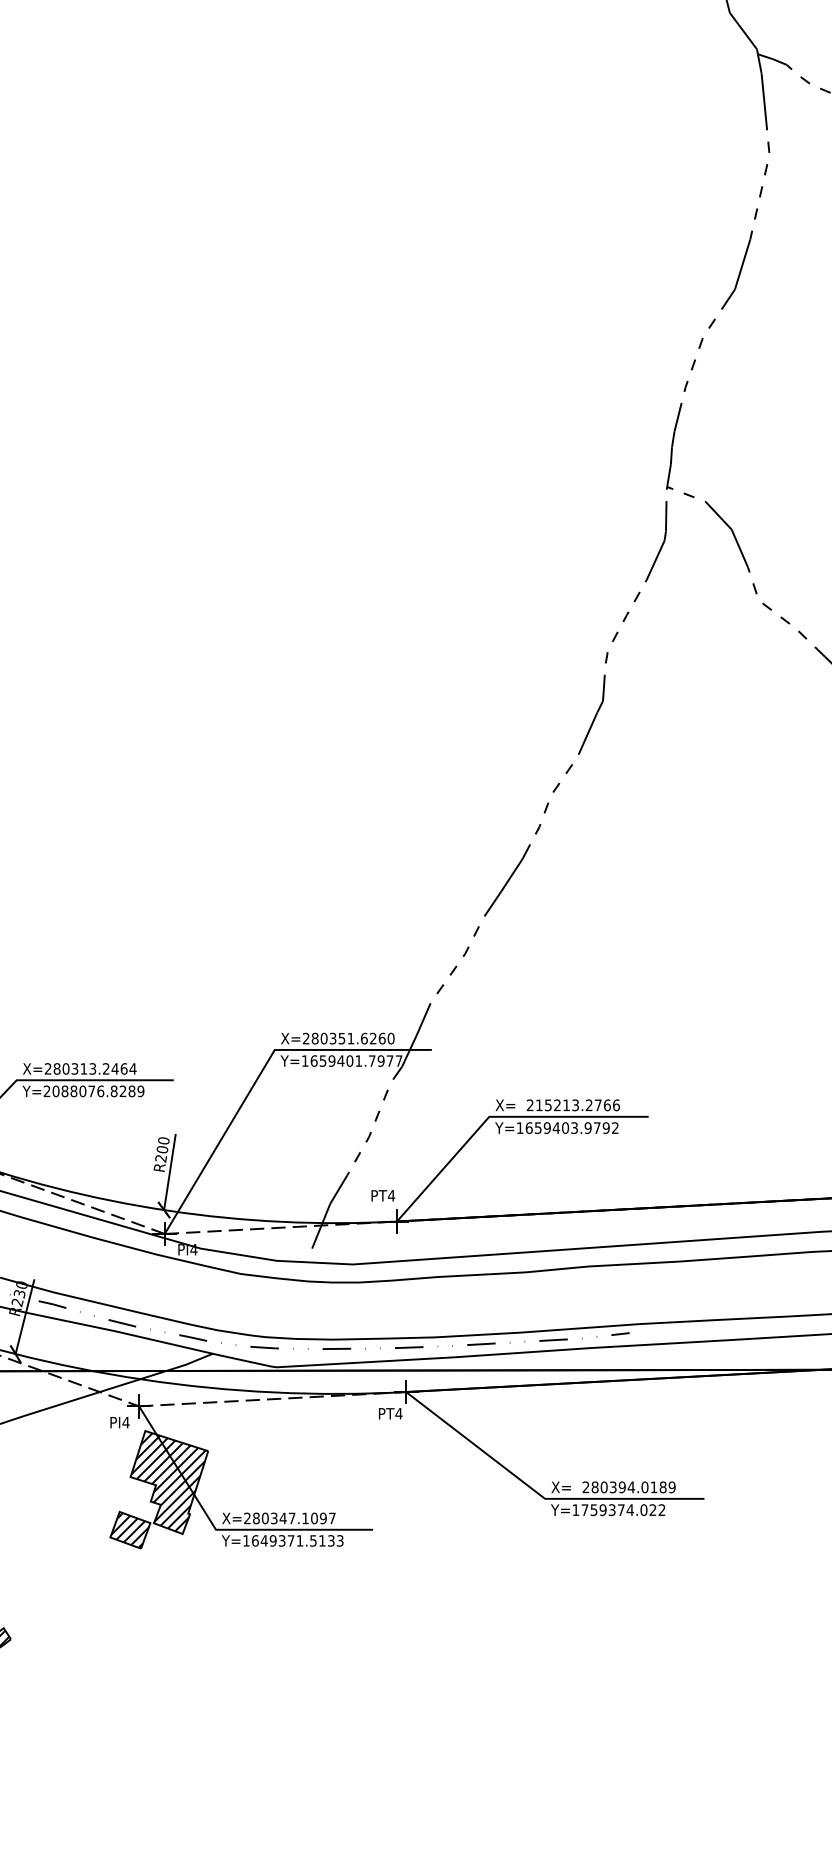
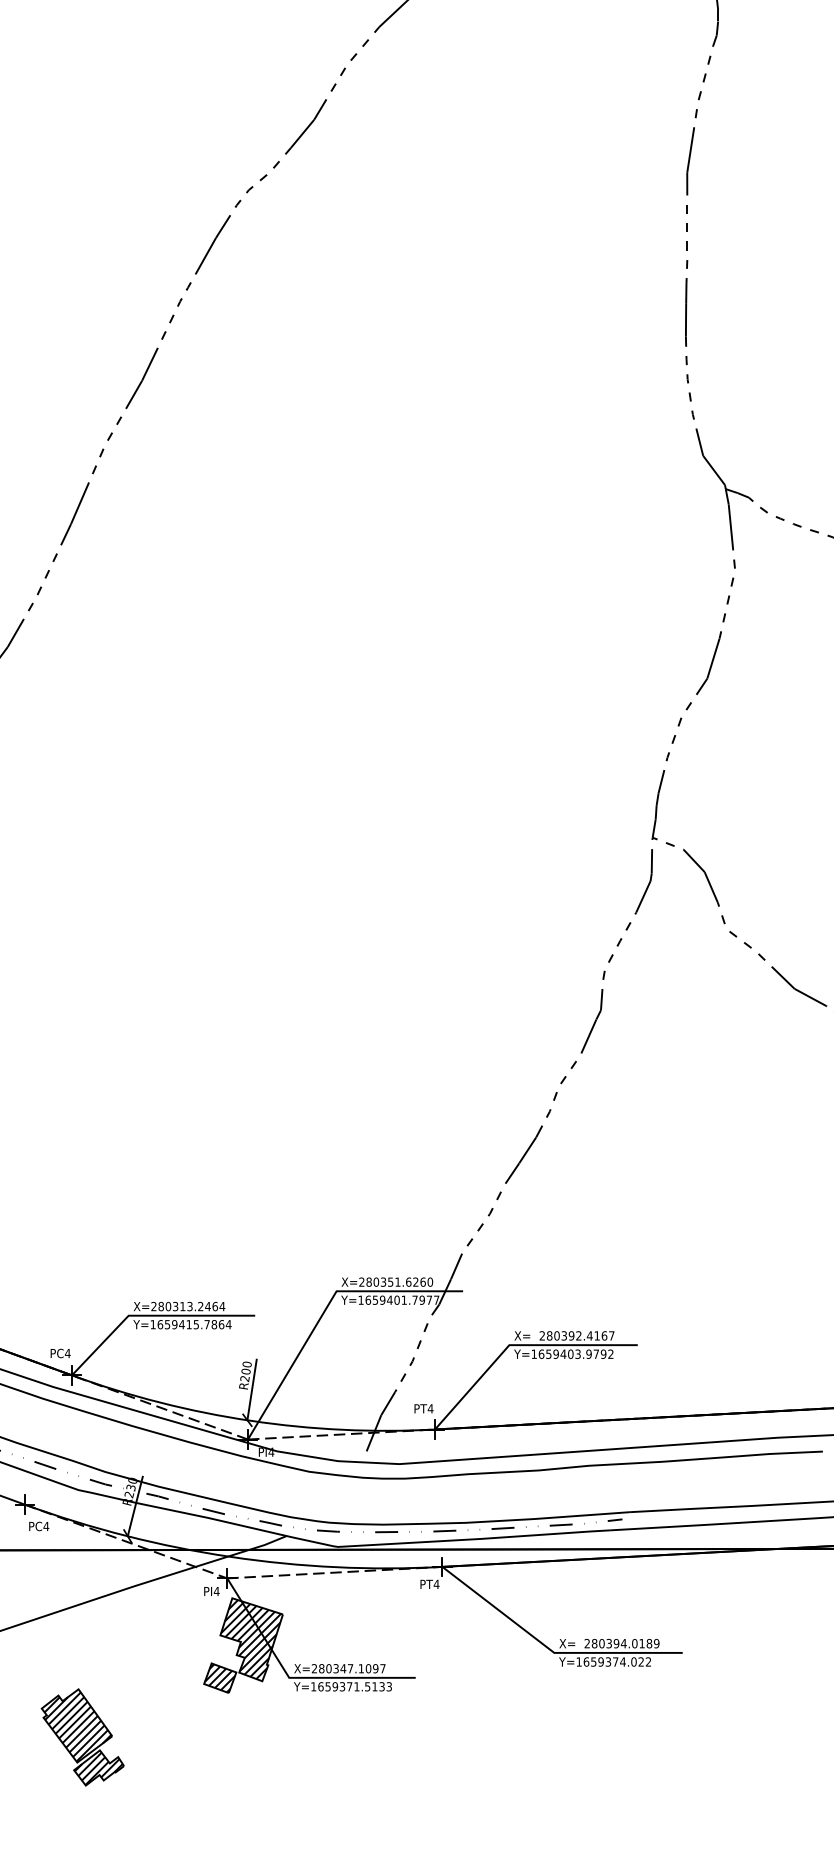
text: (93, 1091) -> (190, 1324), Y=2088076.8289 -> Y=1659415.7864
text: (577, 1104) -> (580, 1335), 215213.2766 -> 280392.4167
text: (585, 1509) -> (586, 1661), Y=1759374.022 -> Y=1659374.022
text: (264, 1540) -> (328, 1686), Y=1649371.5133 -> Y=1659371.5133

